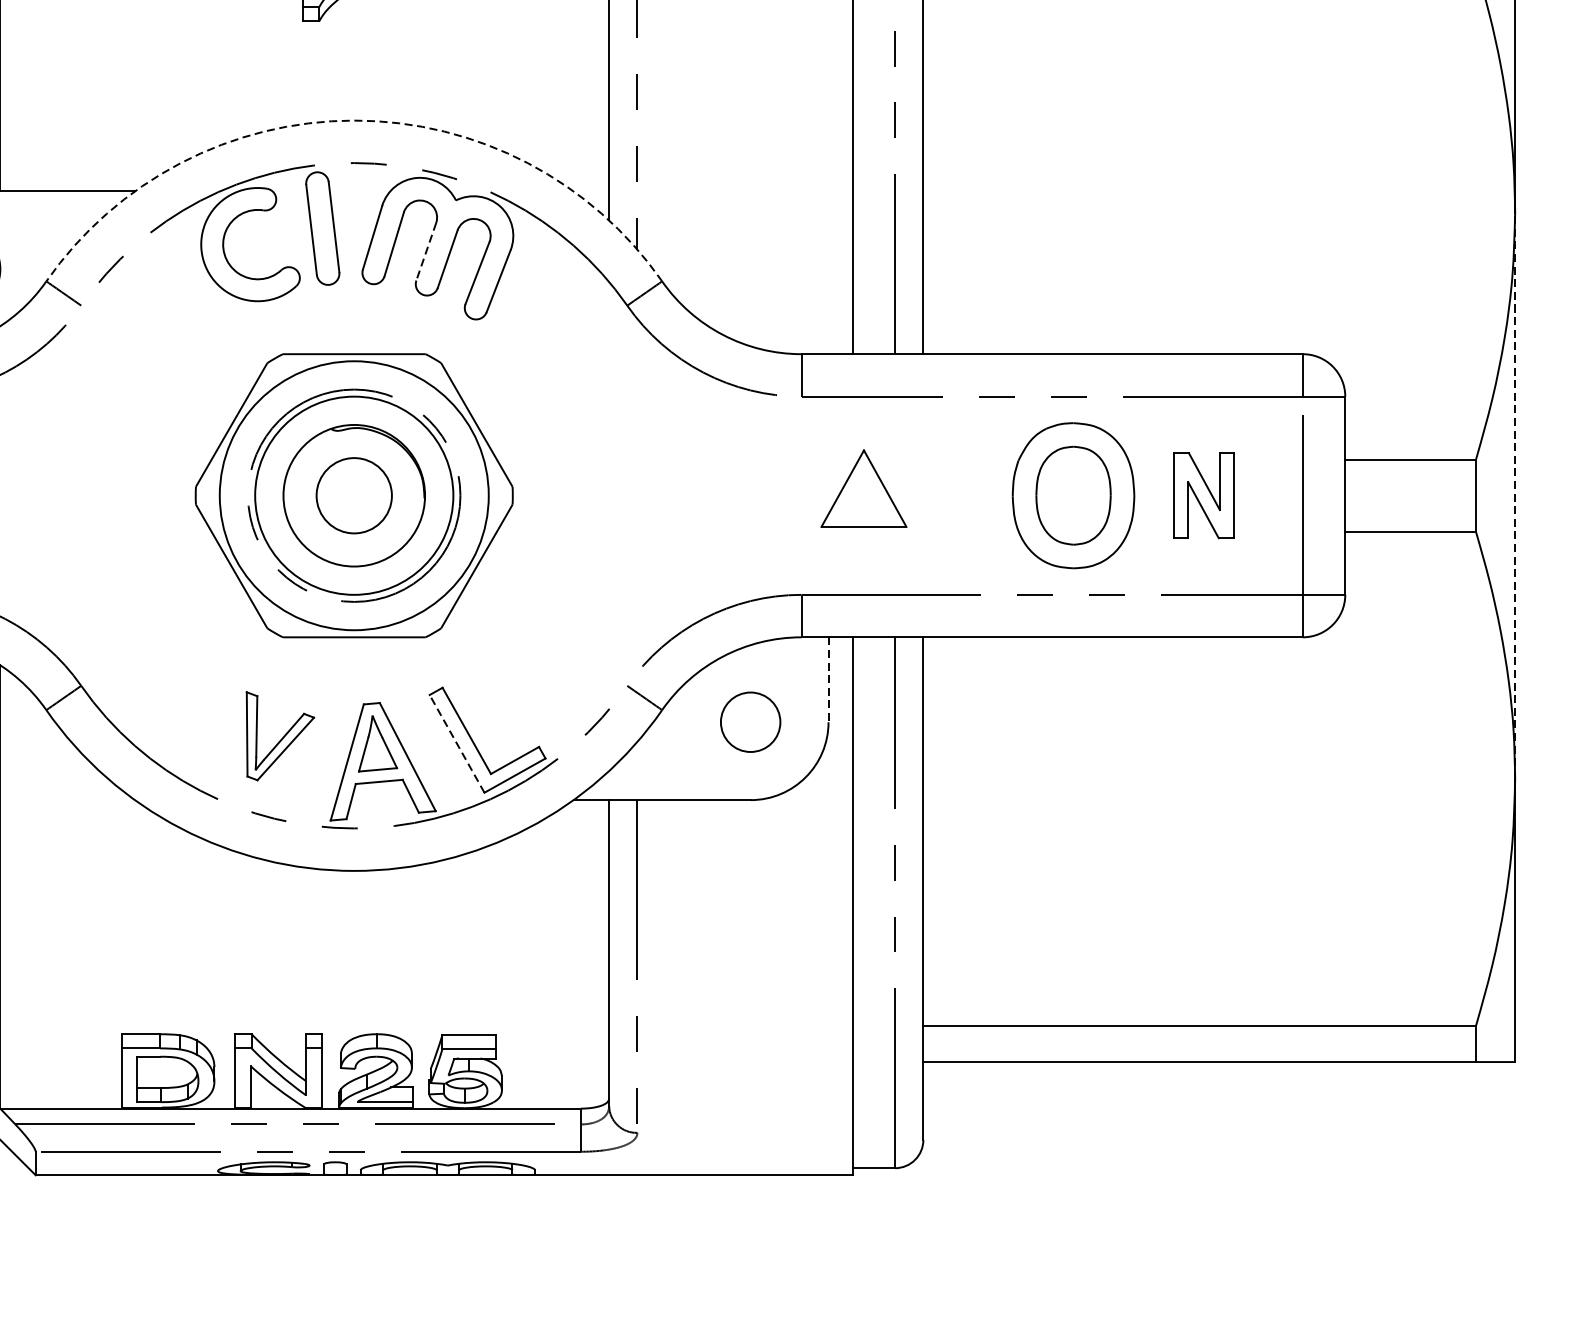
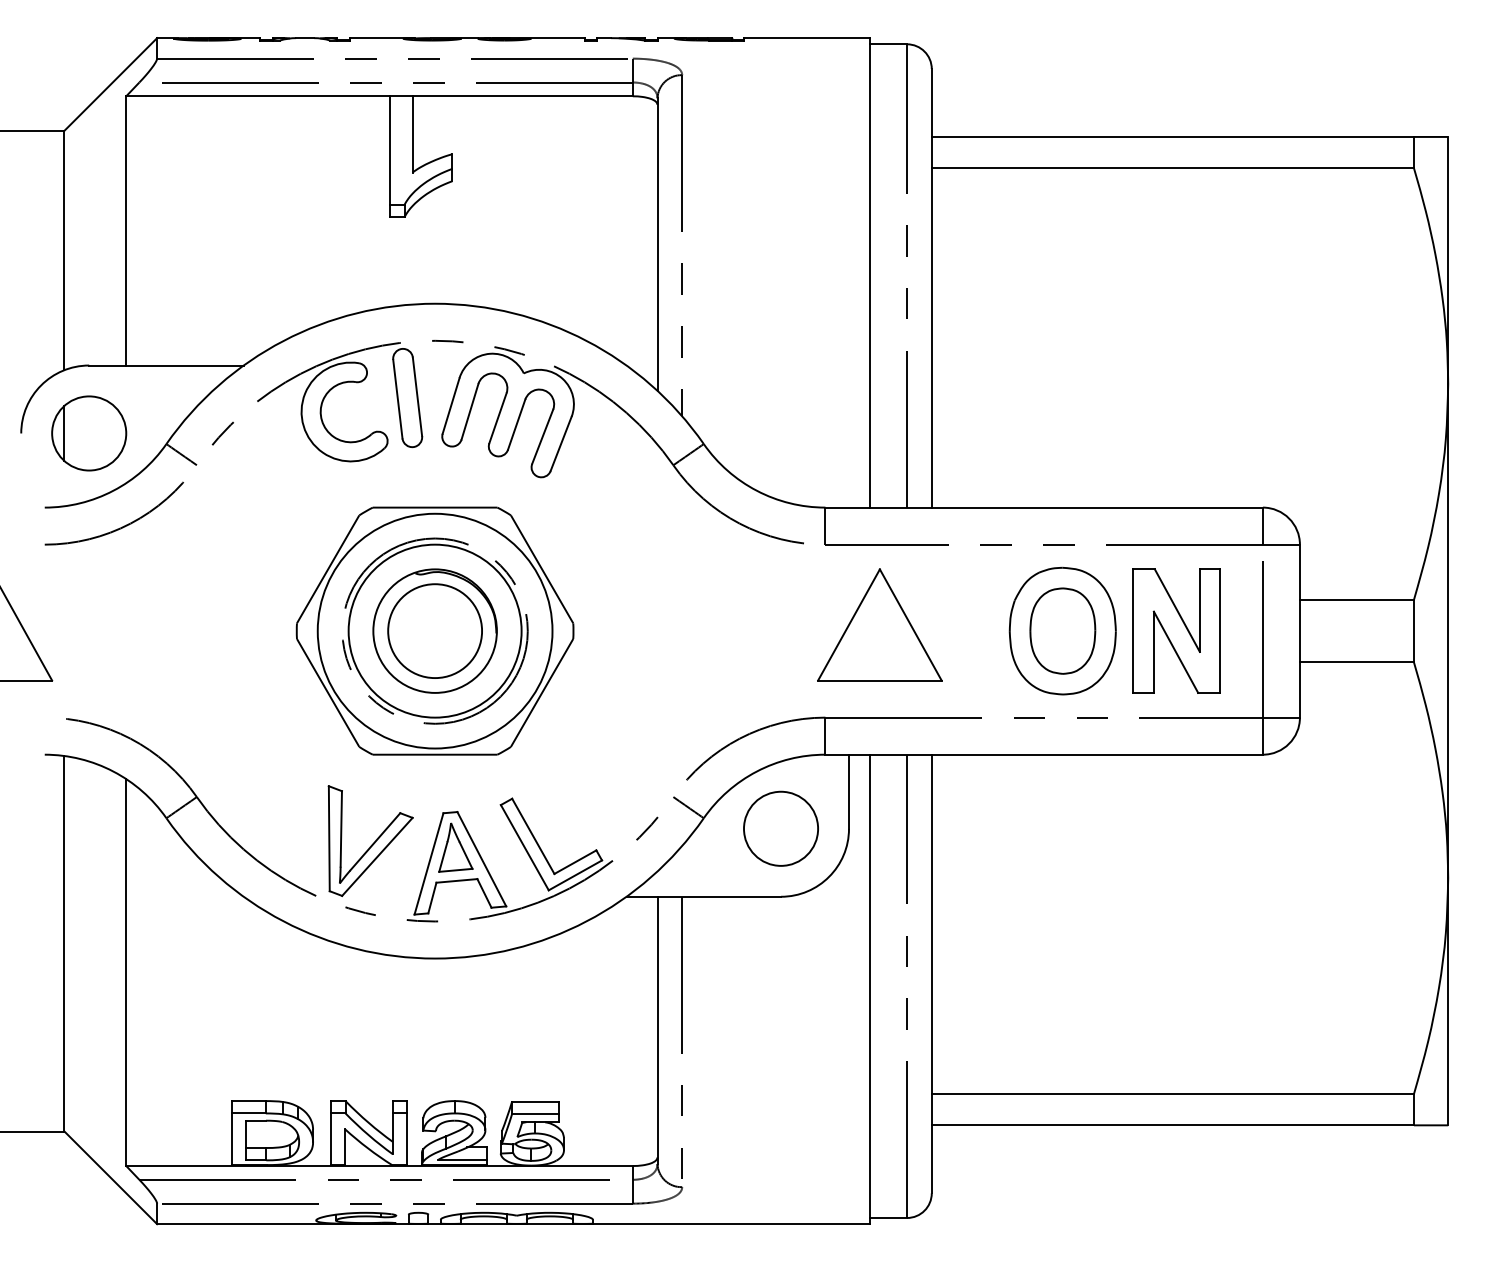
arc: (354, 120) -> (435, 303), dashed -> solid
line: (425, 252) -> (497, 418), dashed -> solid
part: (863, 488) -> (879, 624), size x1.67
part: (1203, 495) -> (1176, 630), size x1.67
line: (1515, 495) -> (1448, 630), dashed -> solid
circle: (354, 496) -> (435, 631), size x1.43
line: (829, 680) -> (849, 792), dashed -> solid
circle: (751, 721) -> (781, 828), size x1.43
part: (280, 735) -> (370, 840), size x1.43
line: (456, 743) -> (524, 847), dashed -> solid

